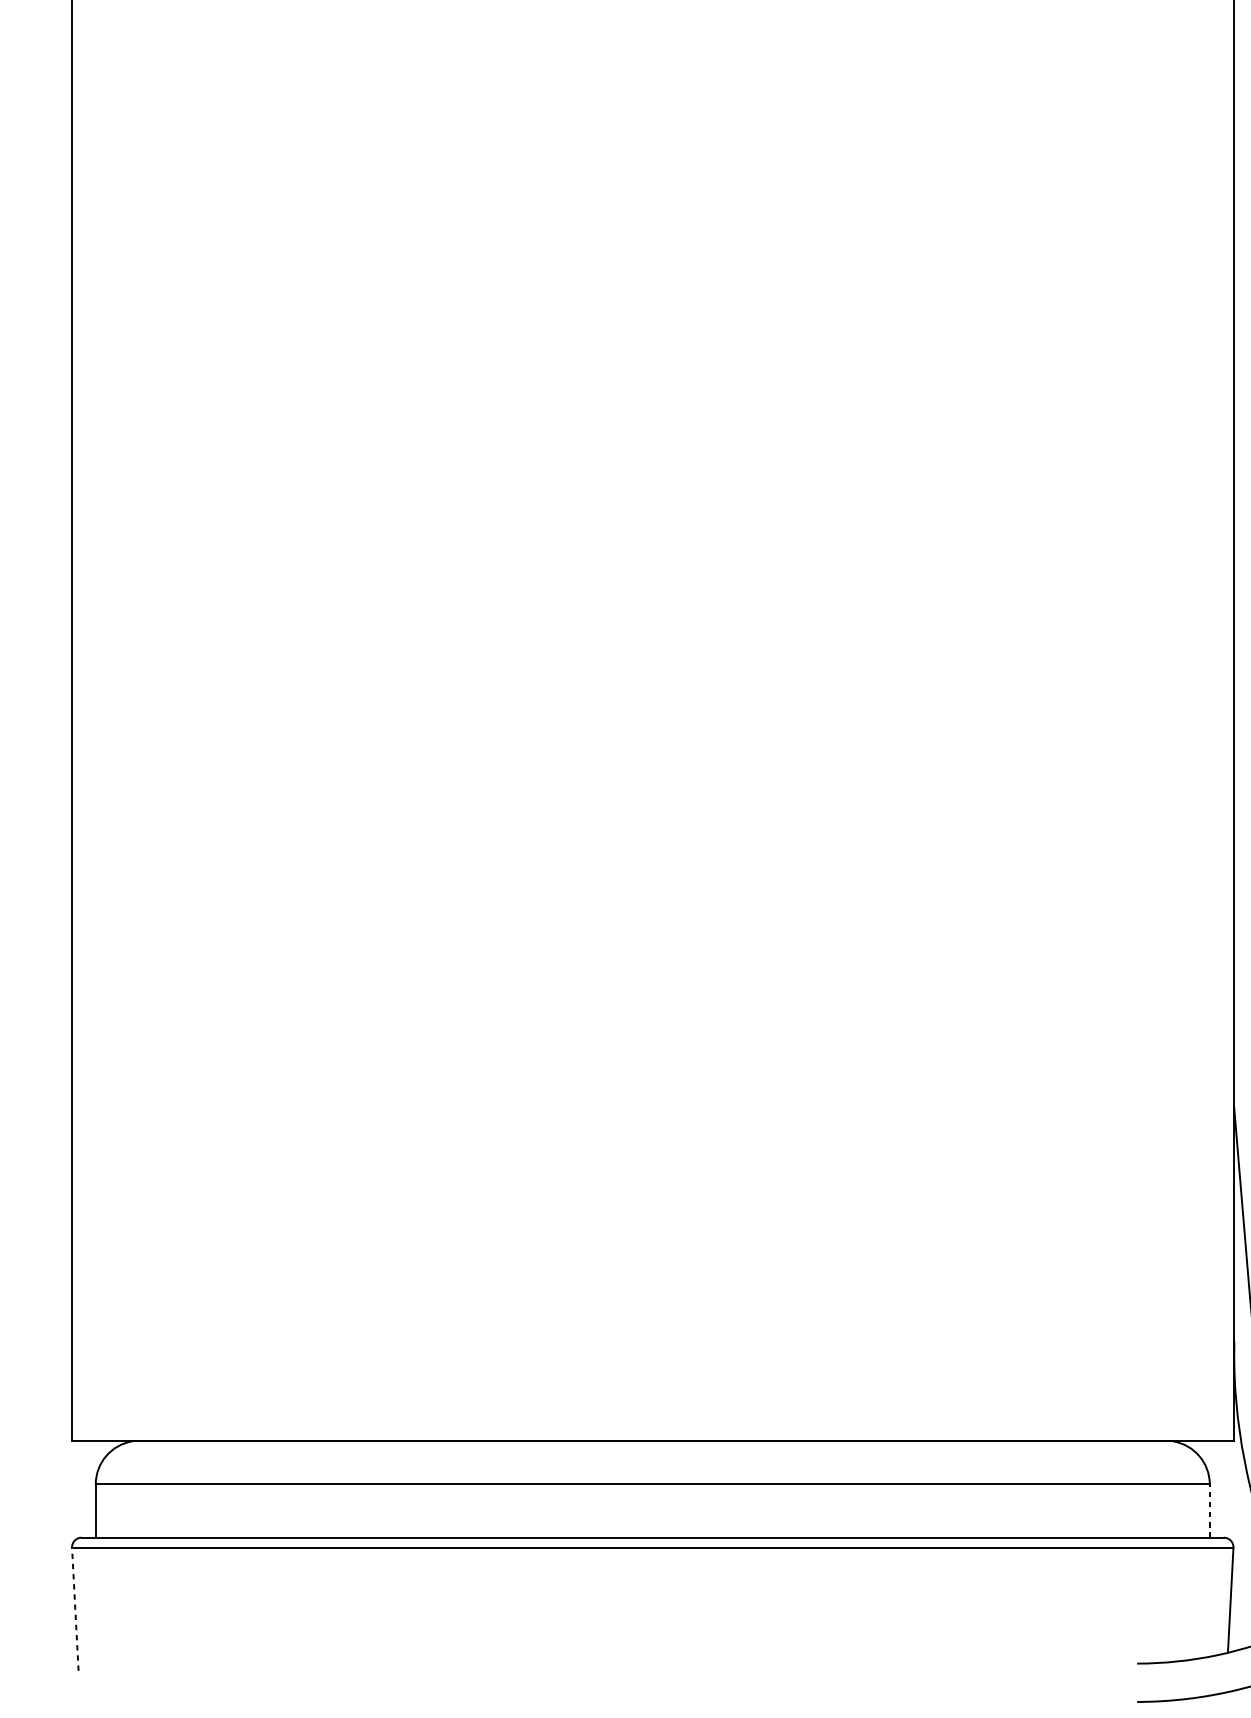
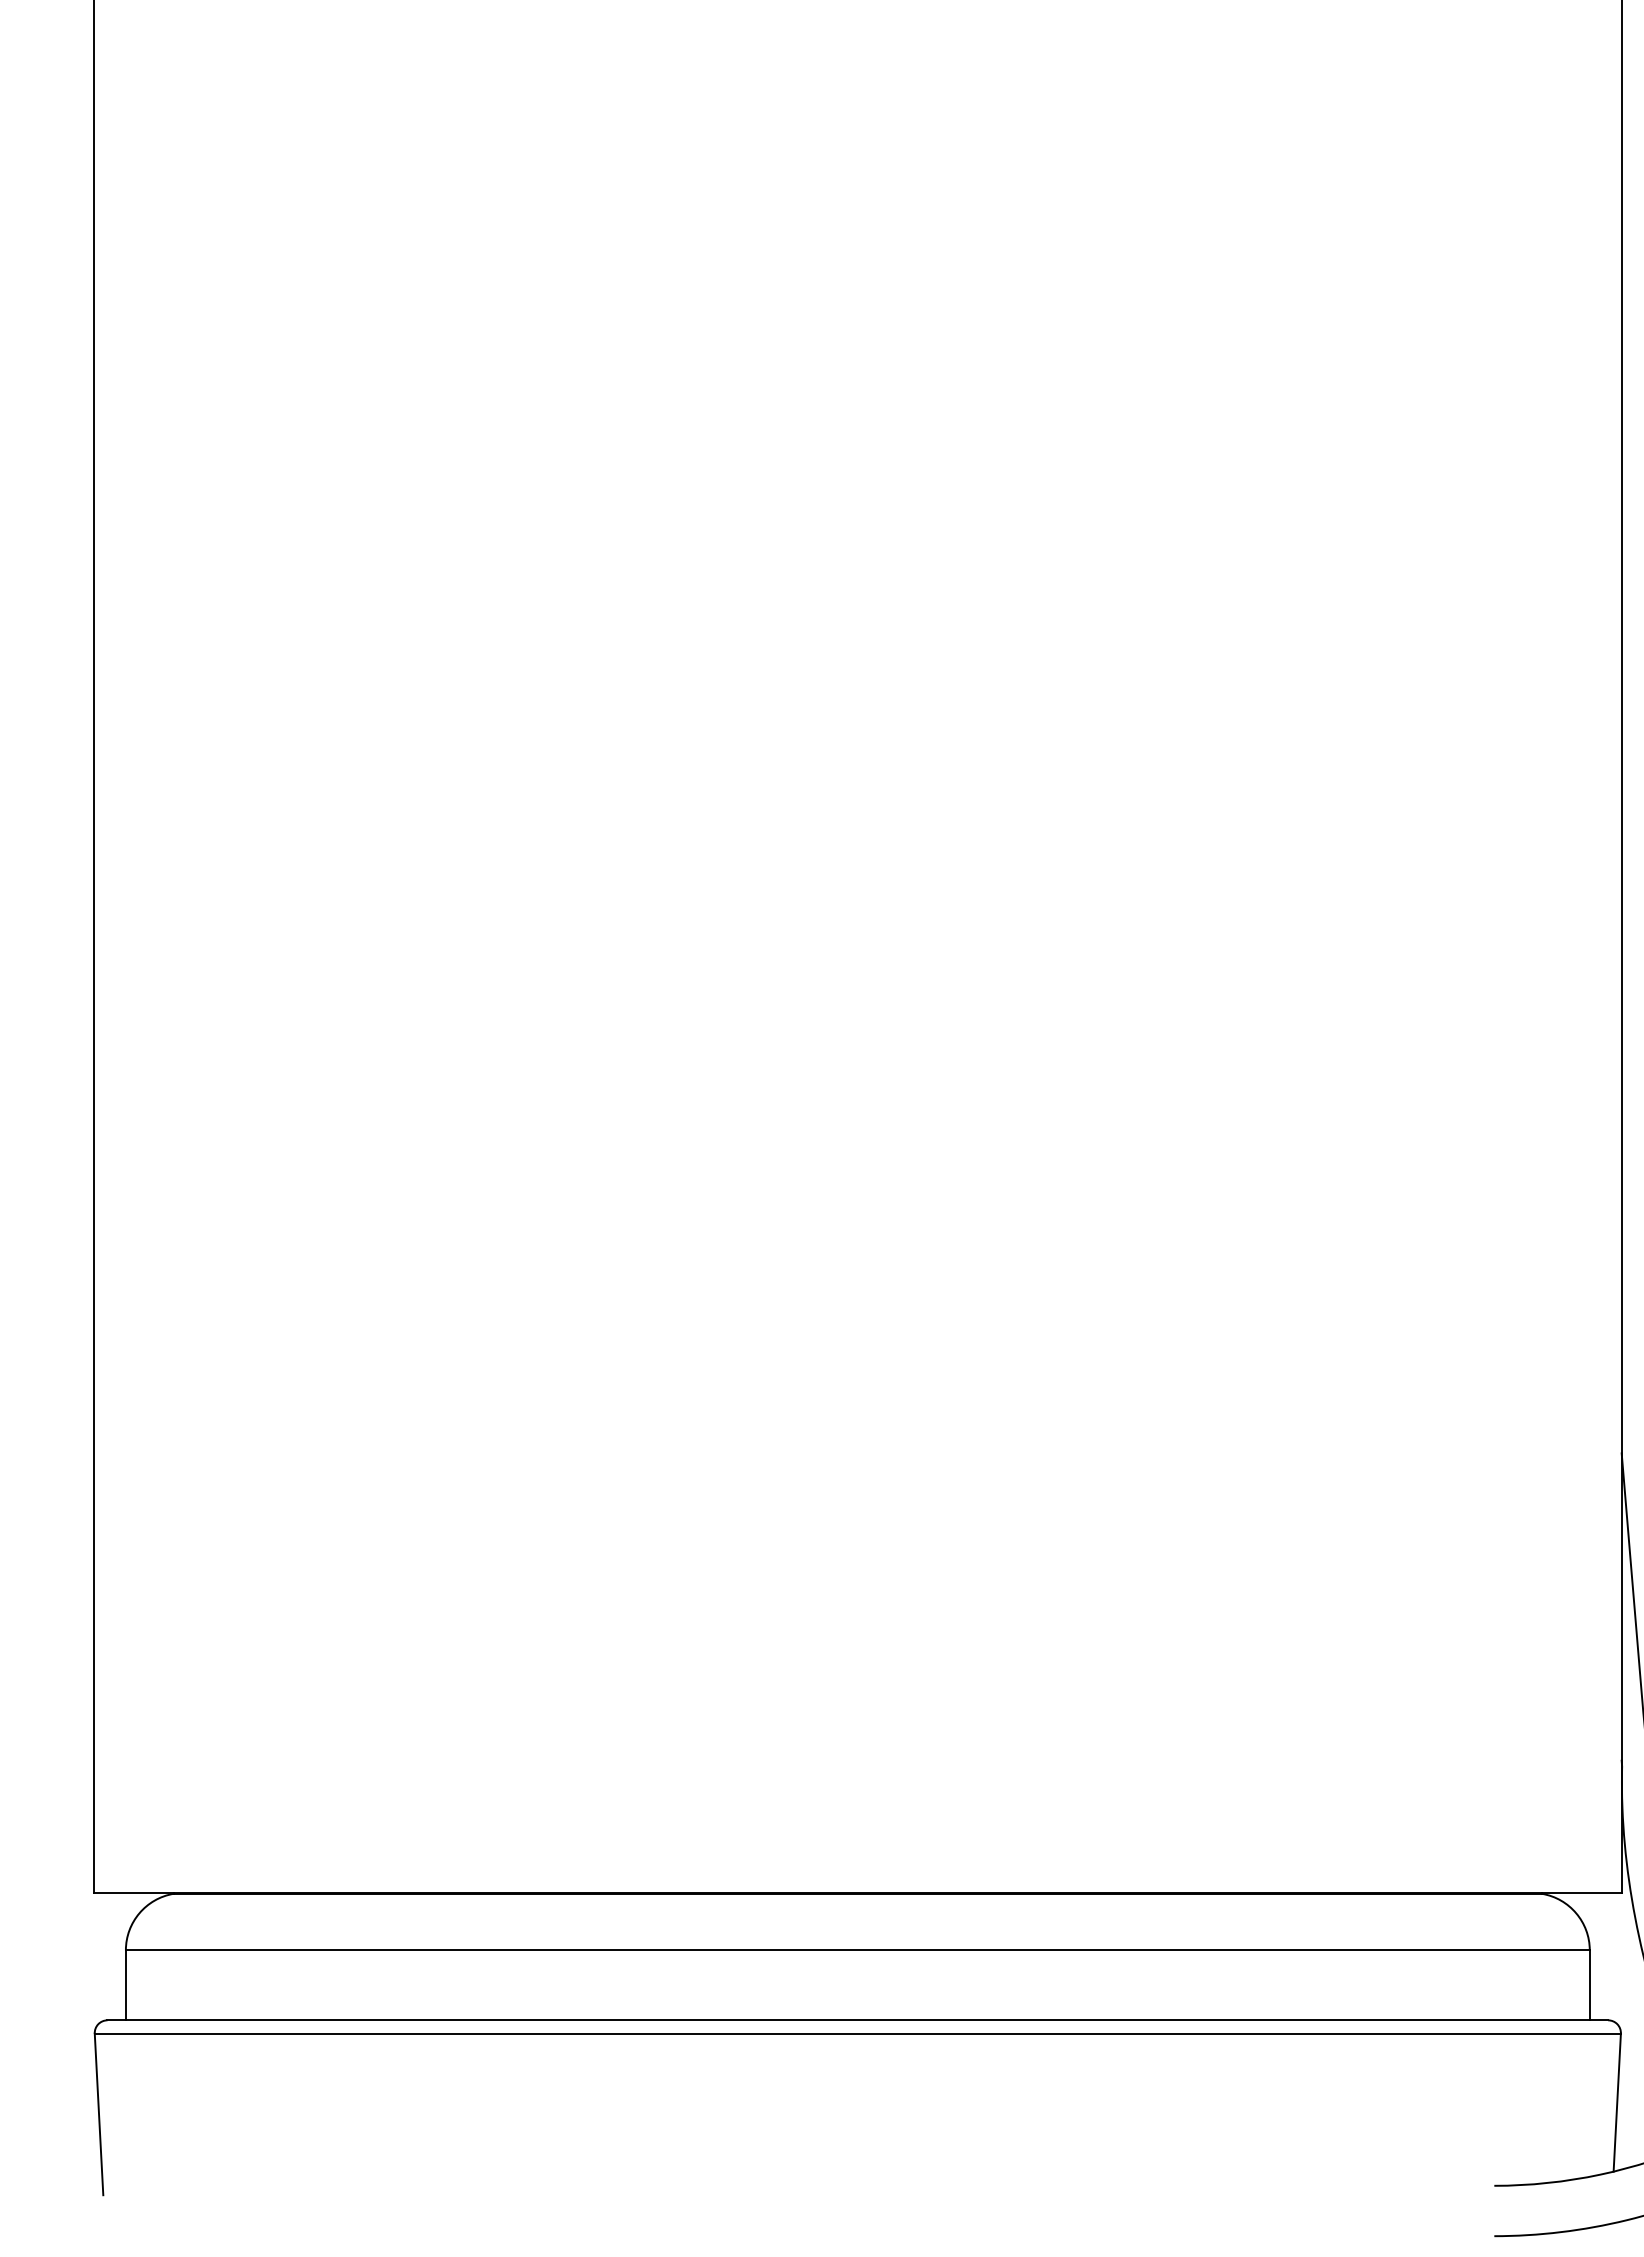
line: (1209, 1510) -> (1589, 1984), dashed -> solid
line: (75, 1609) -> (99, 2114), dashed -> solid

